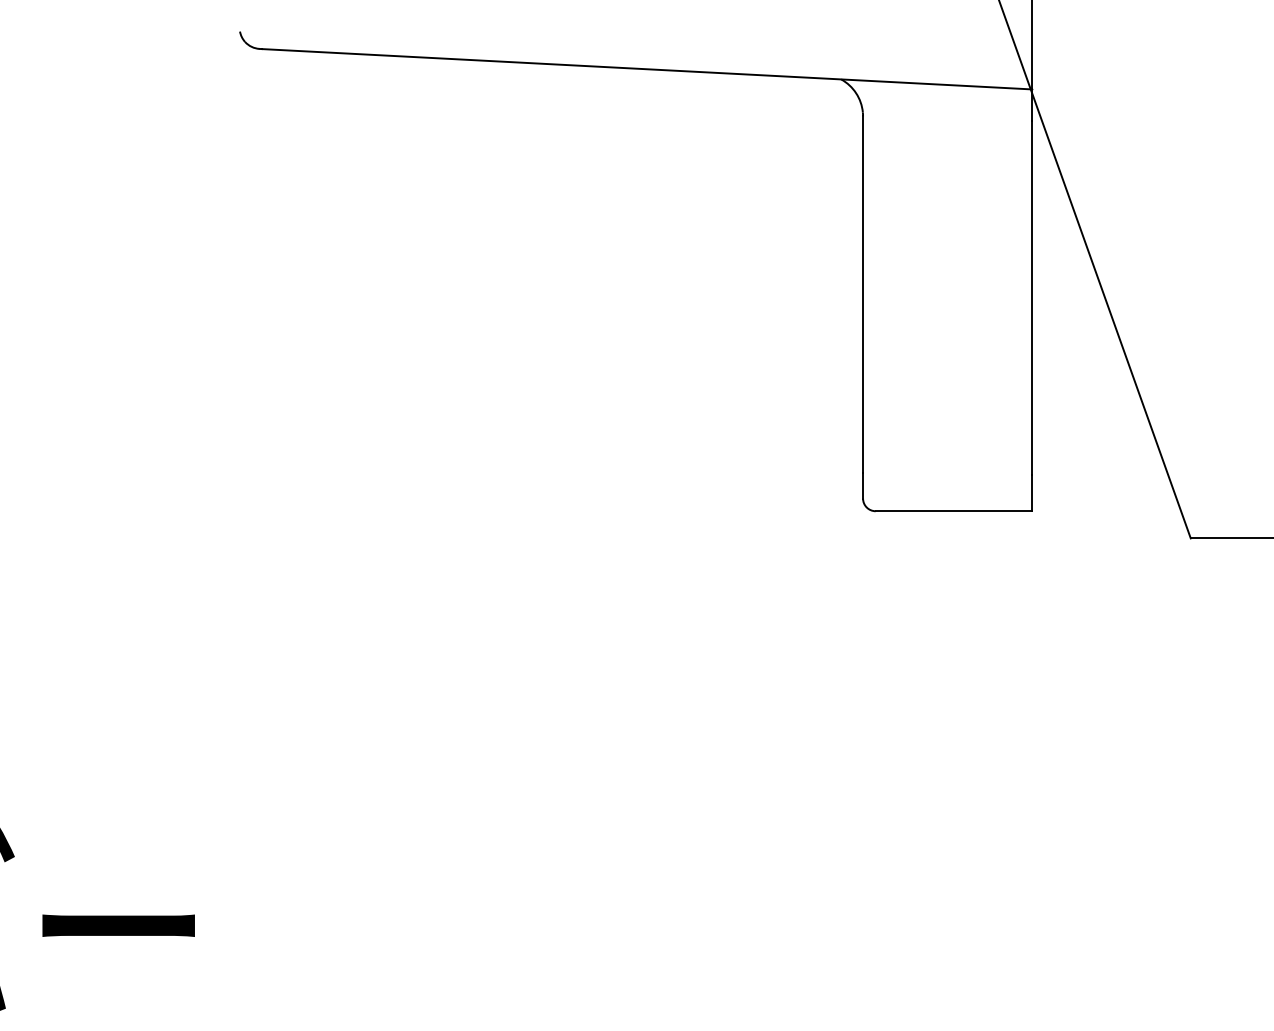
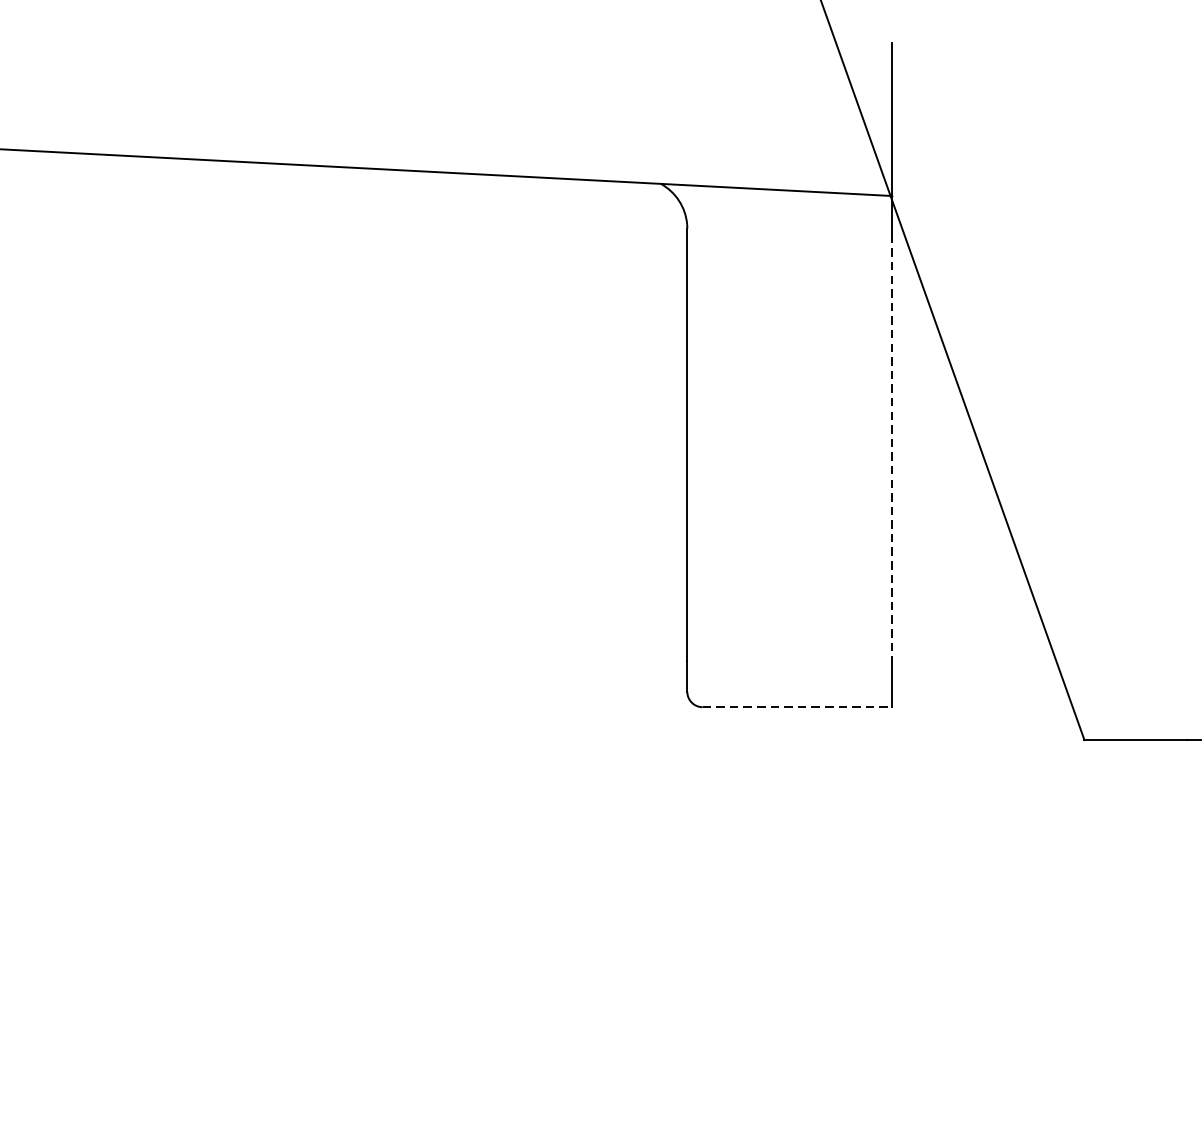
line: (1031, 298) -> (891, 449), solid -> dashed
line: (954, 511) -> (798, 707), solid -> dashed

